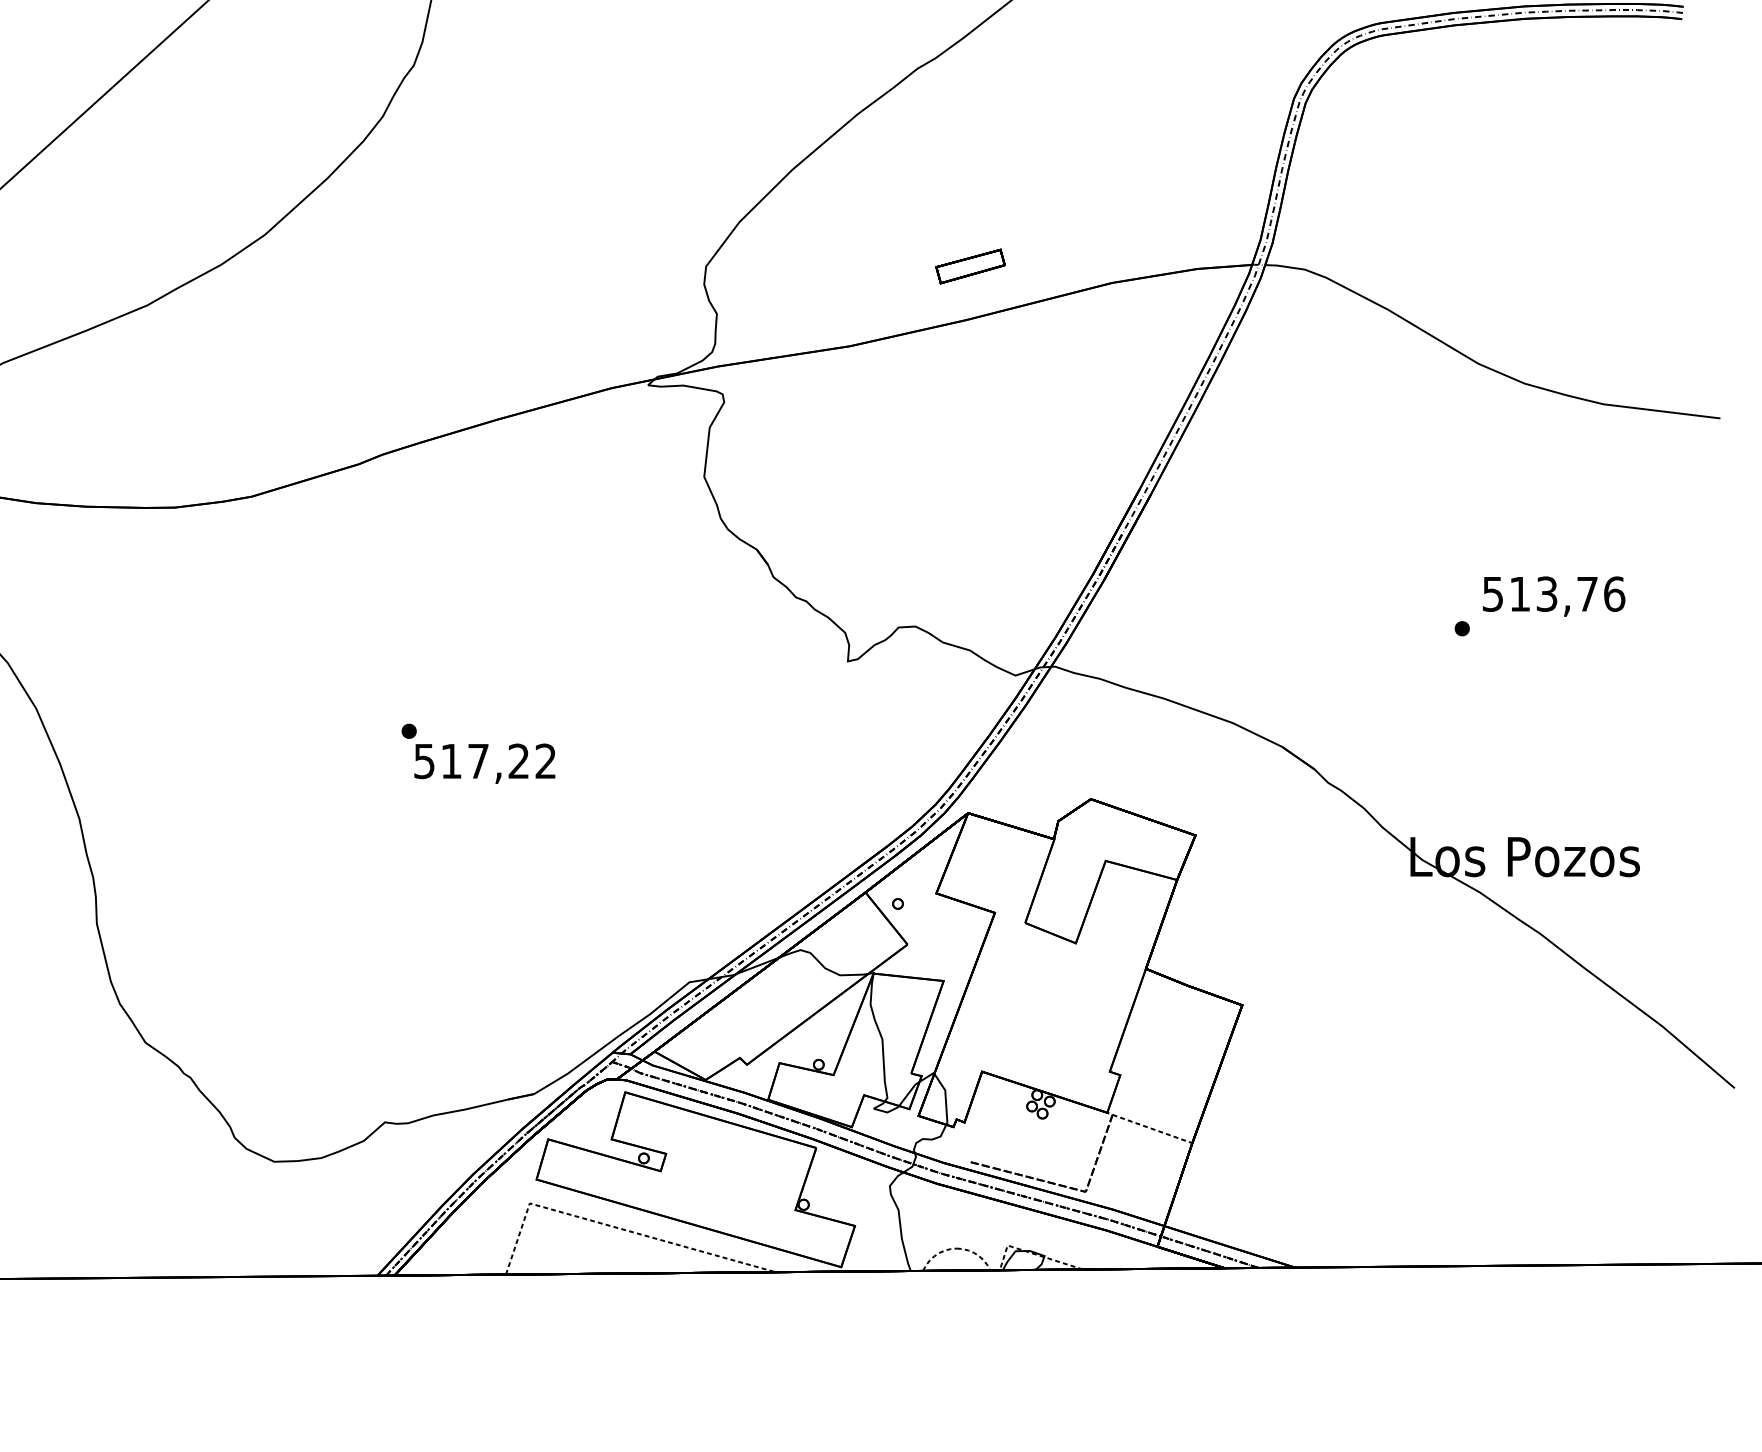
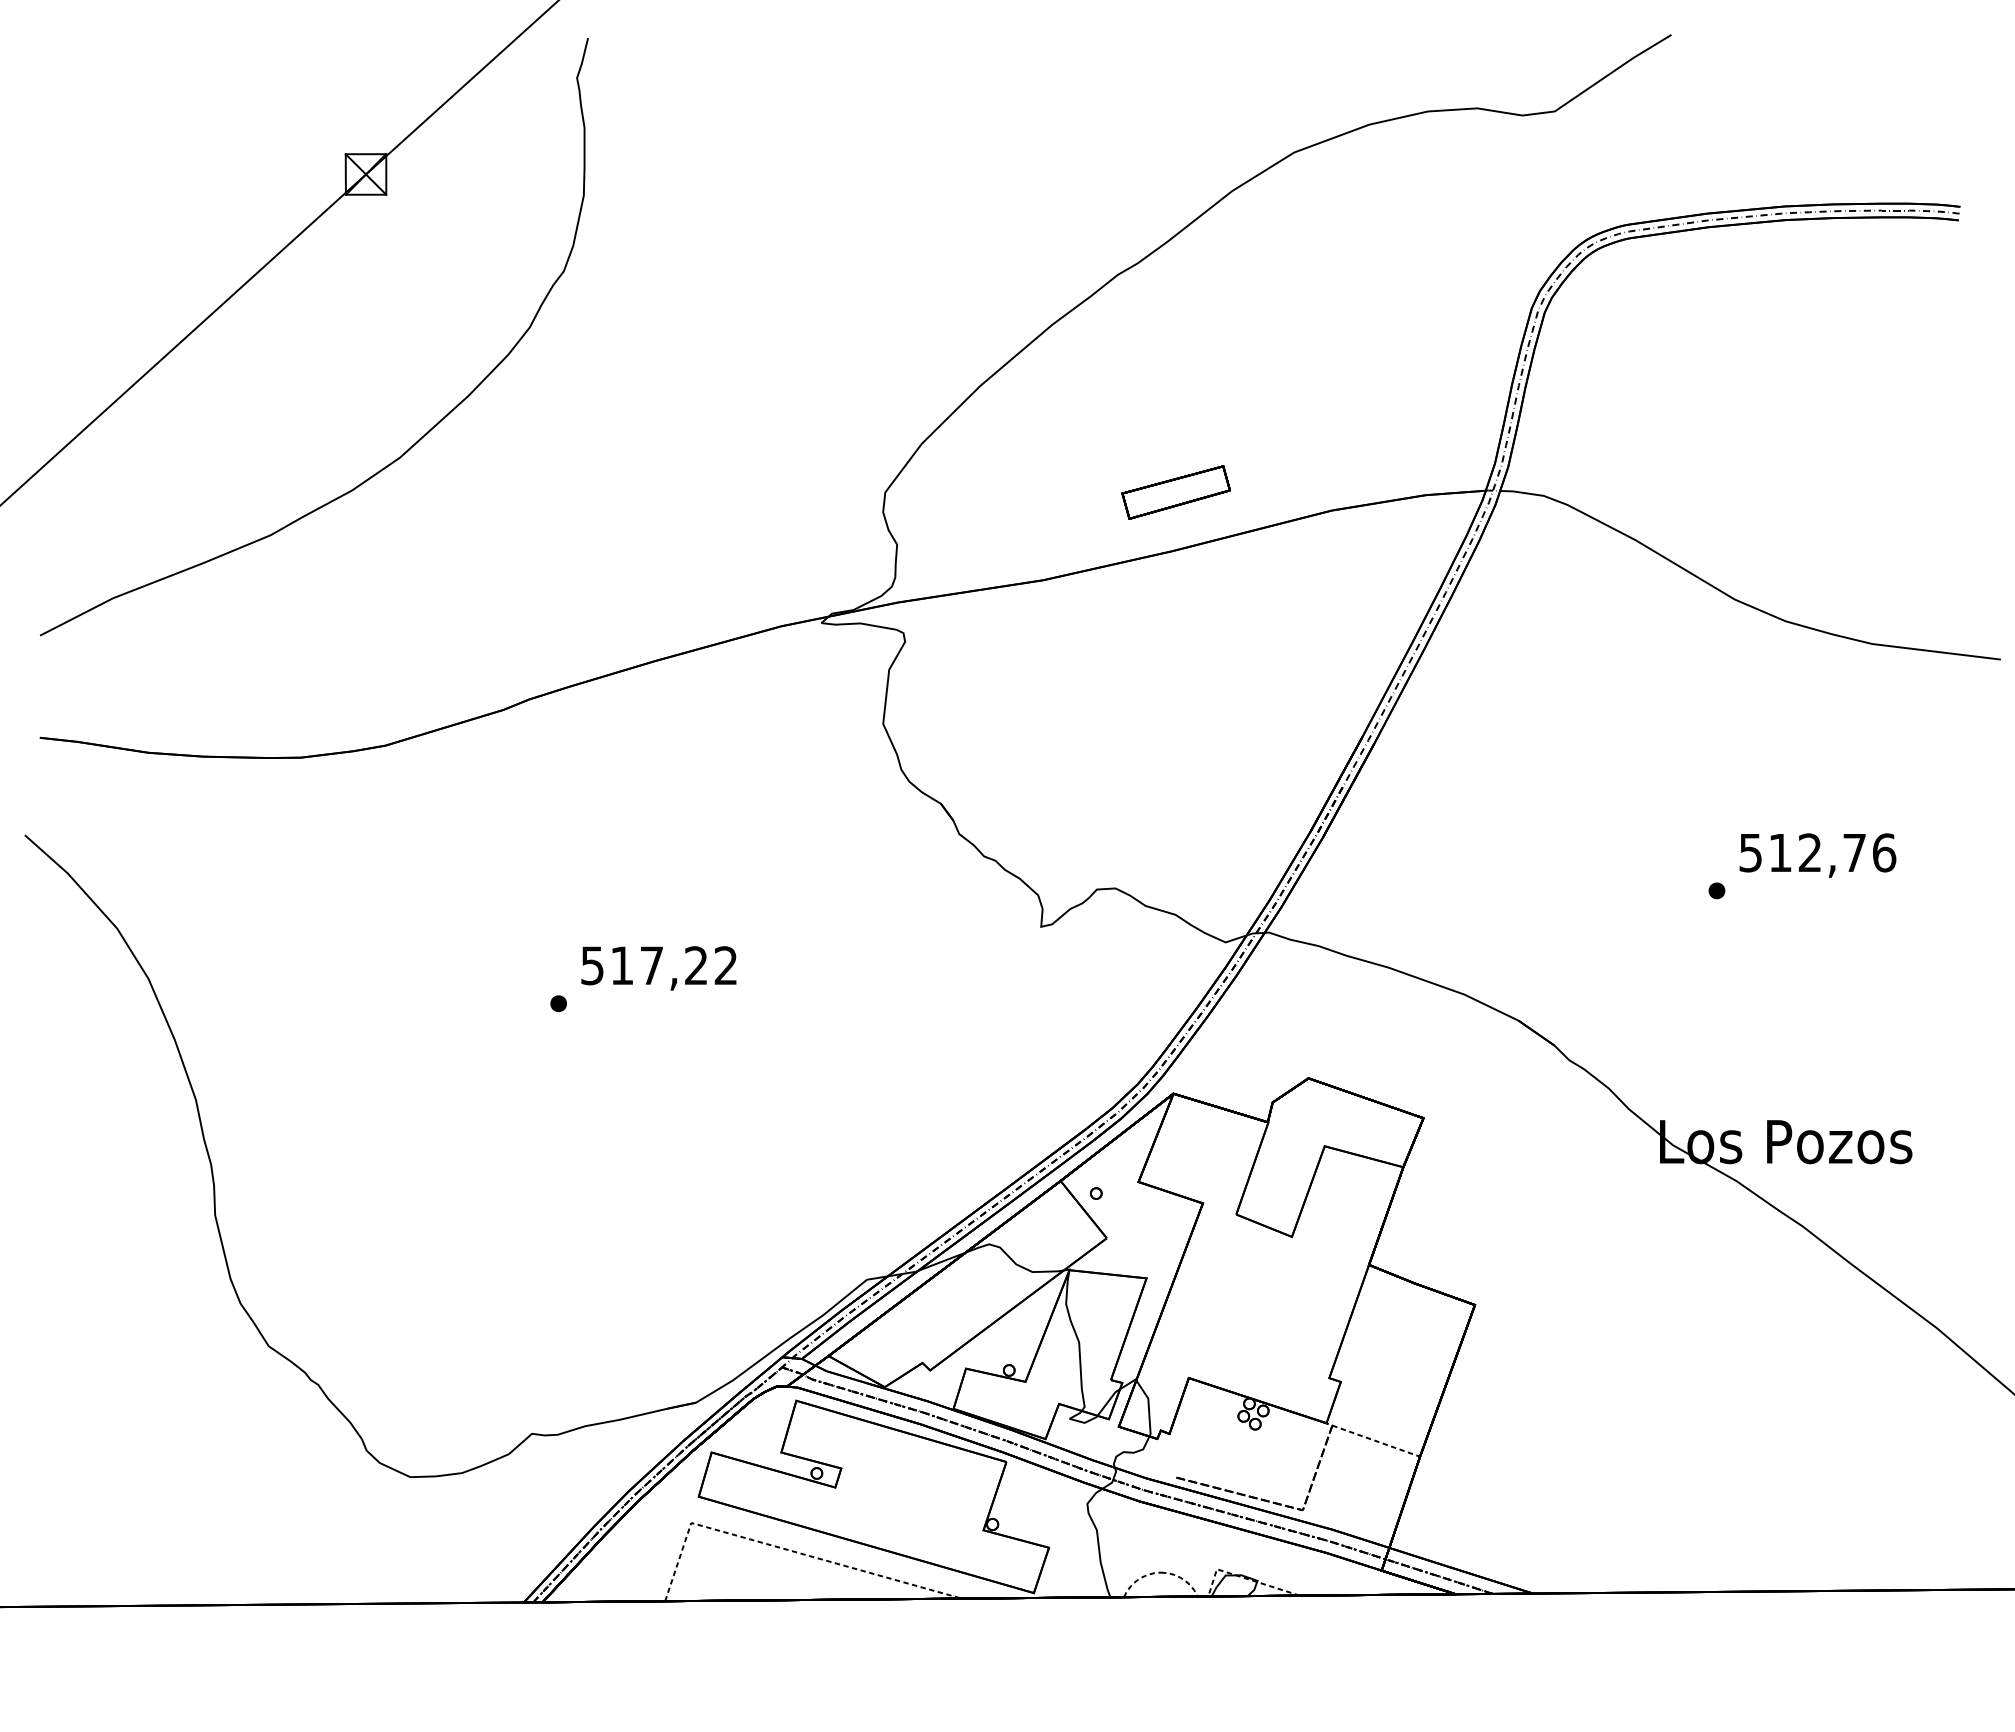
part: (970, 266) -> (1175, 492), size x1.43
text: (1546, 593) -> (1809, 852), 513,76 -> 512,76
text: (484, 763) -> (658, 968), moved

